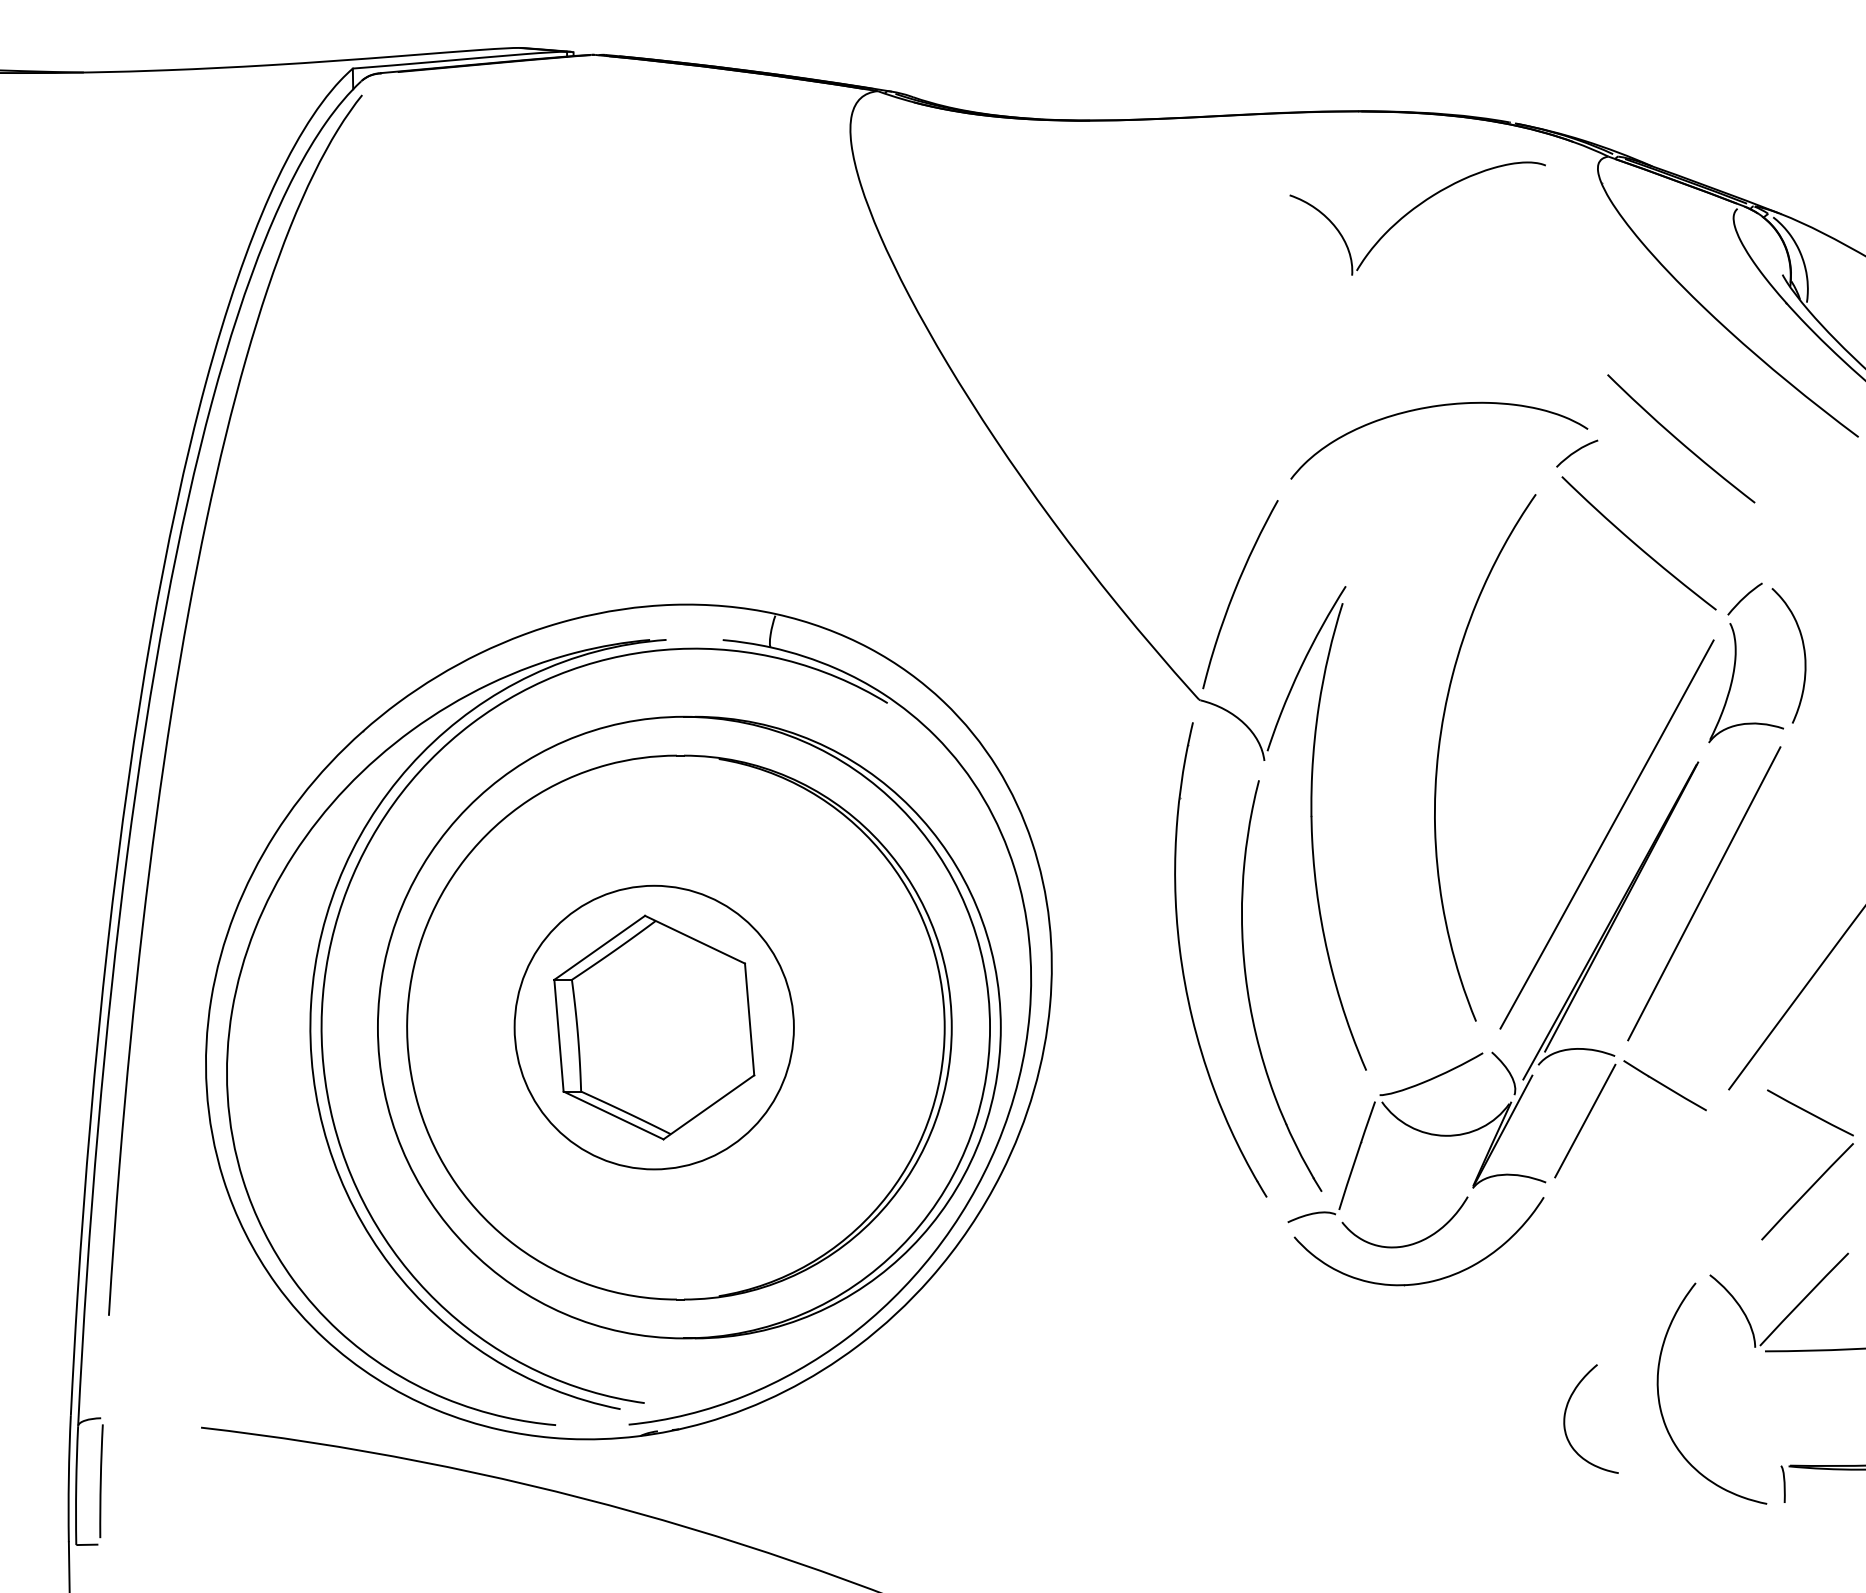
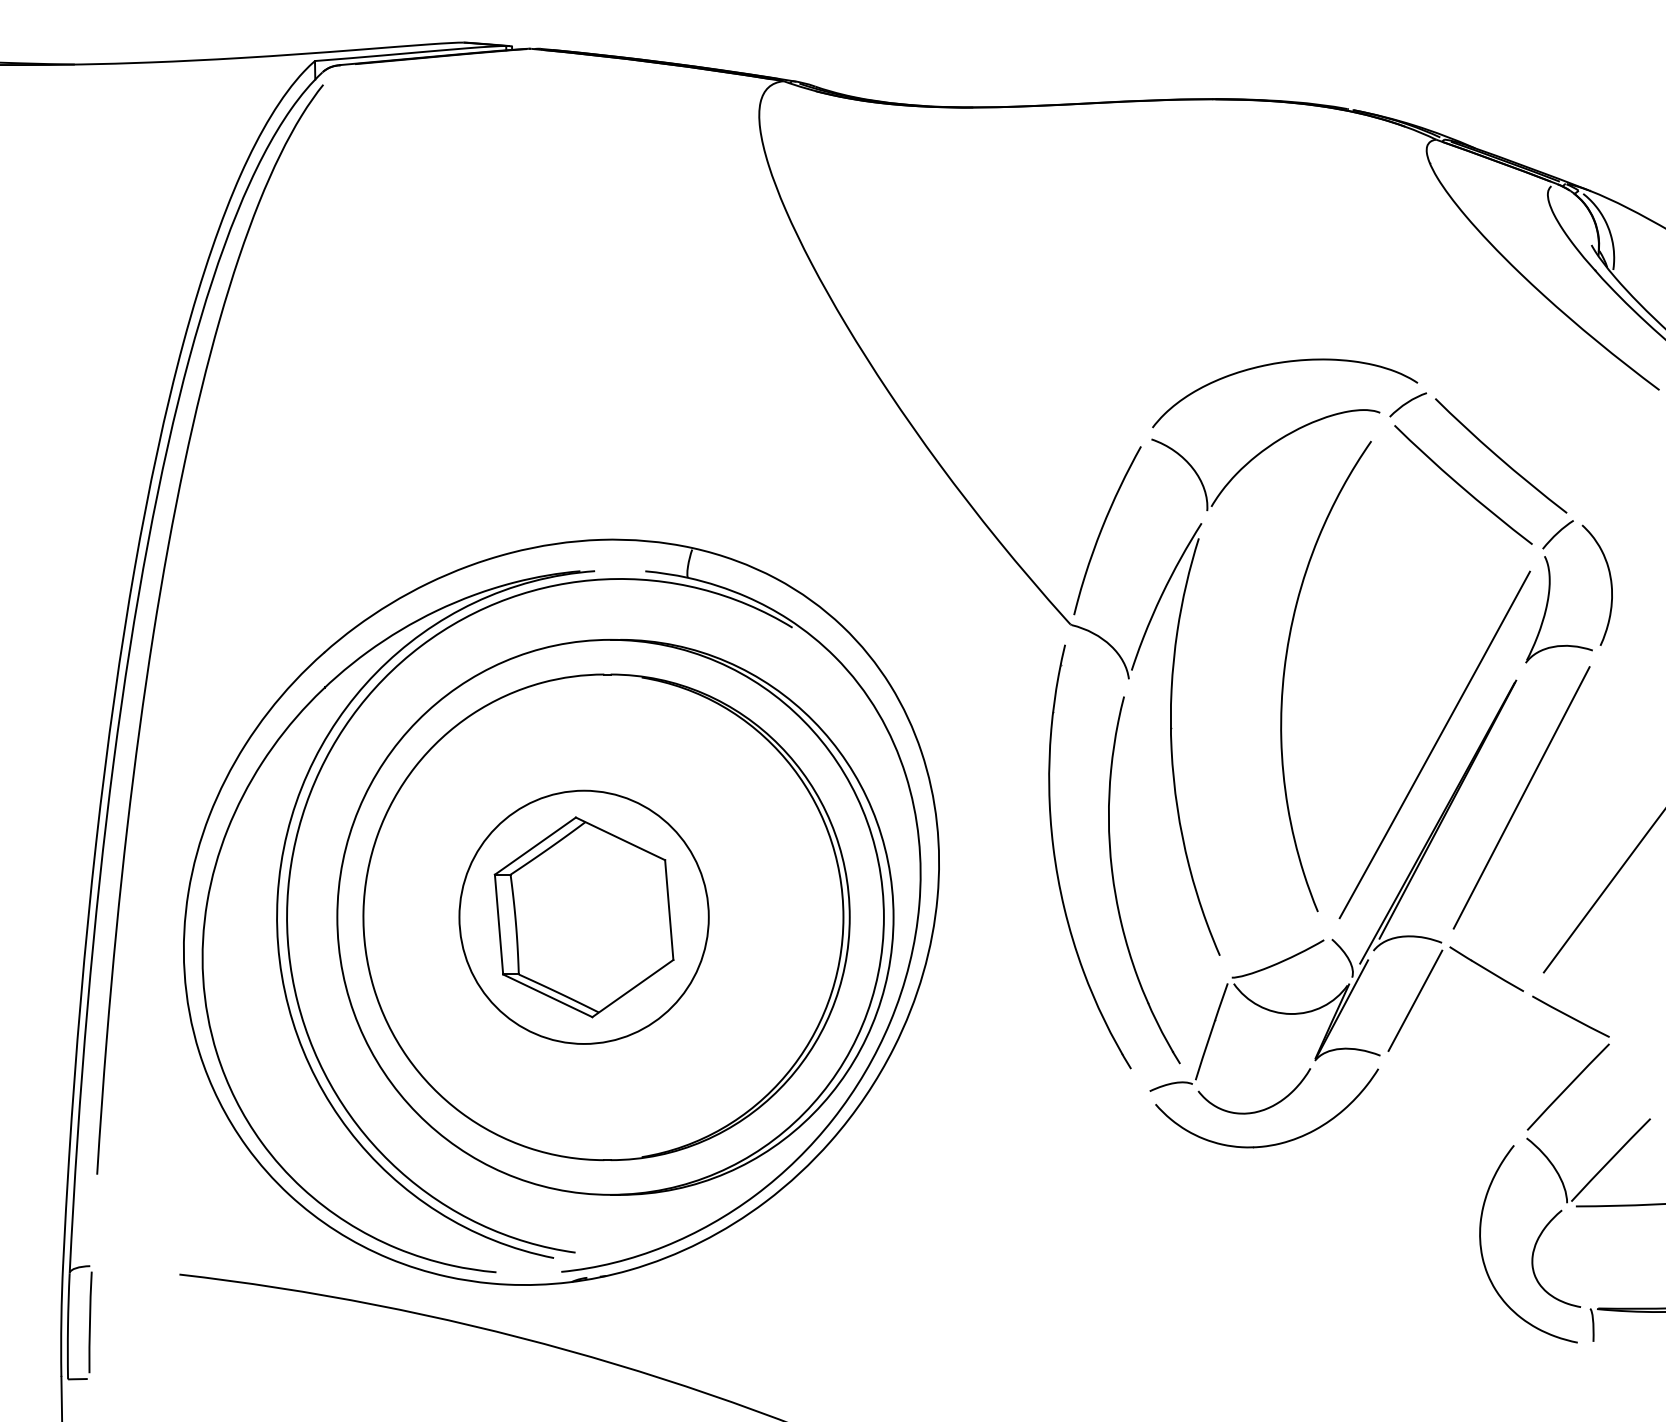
part: (1413, 210) -> (1262, 452), moved
curve: (1679, 439) -> (1499, 456), moved
part: (1821, 1174) -> (1580, 1071), moved
curve: (1566, 1412) -> (1534, 1252), moved

